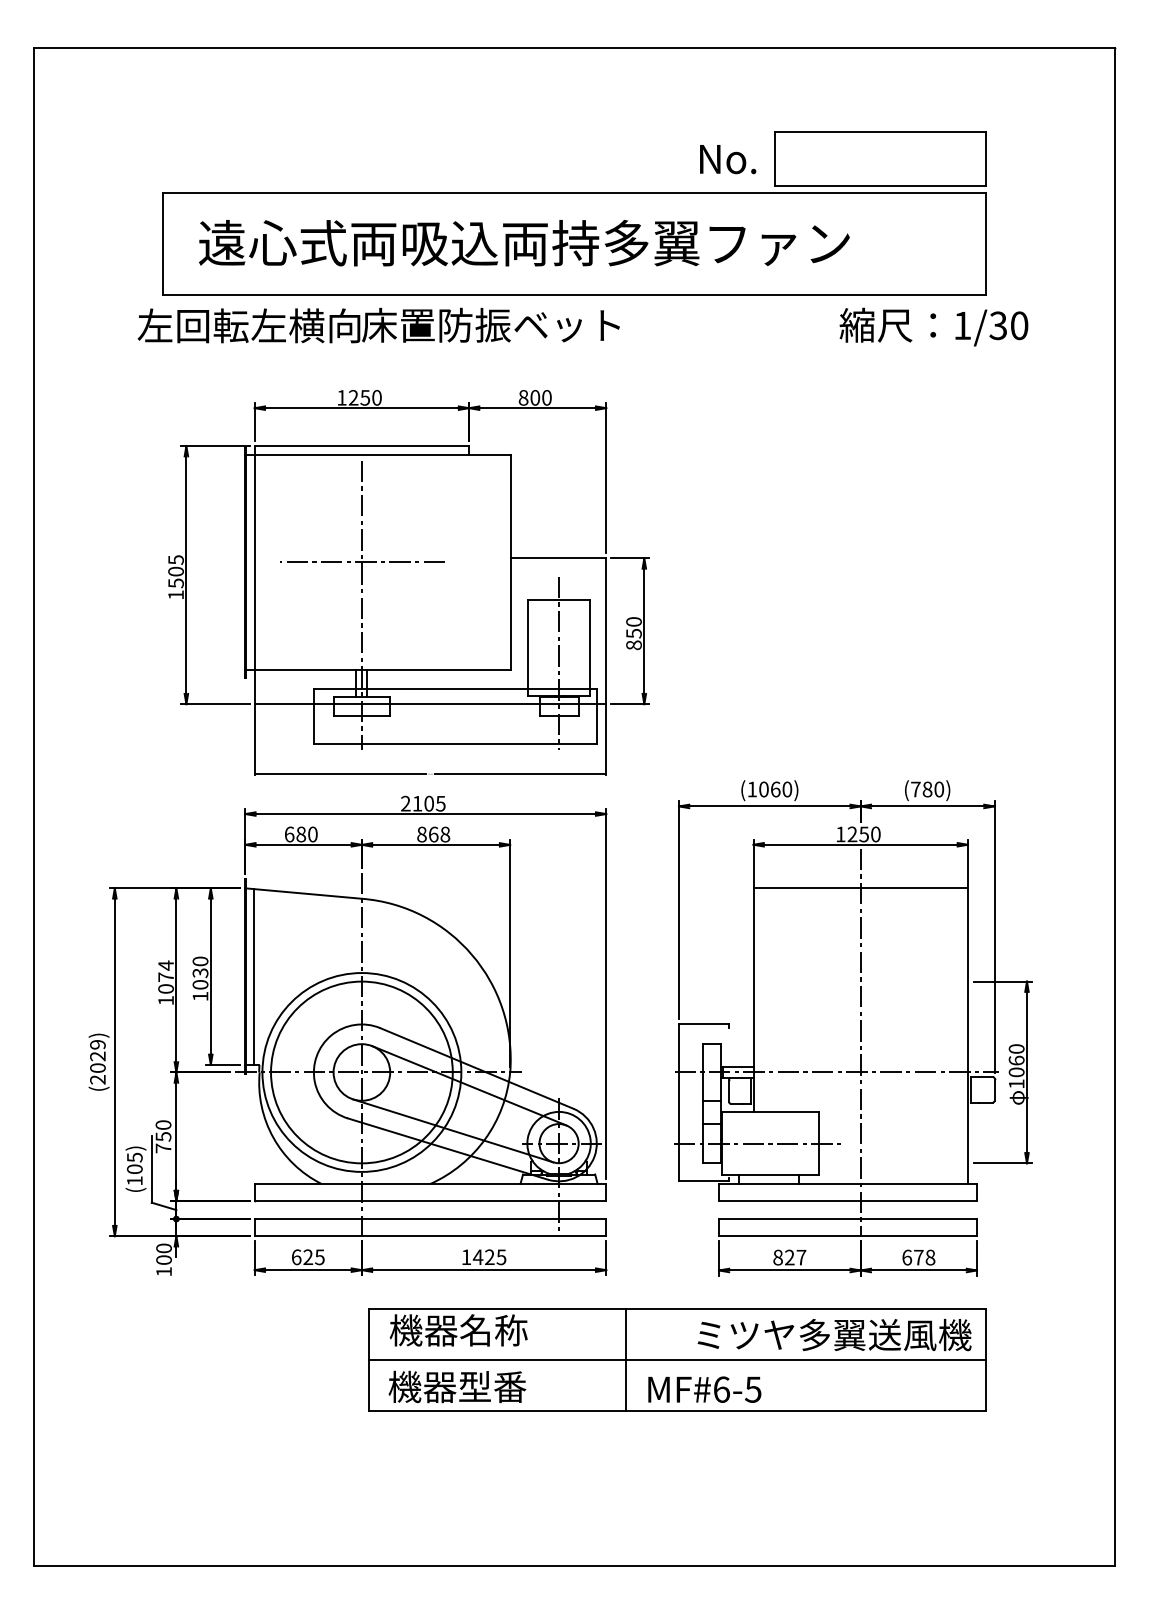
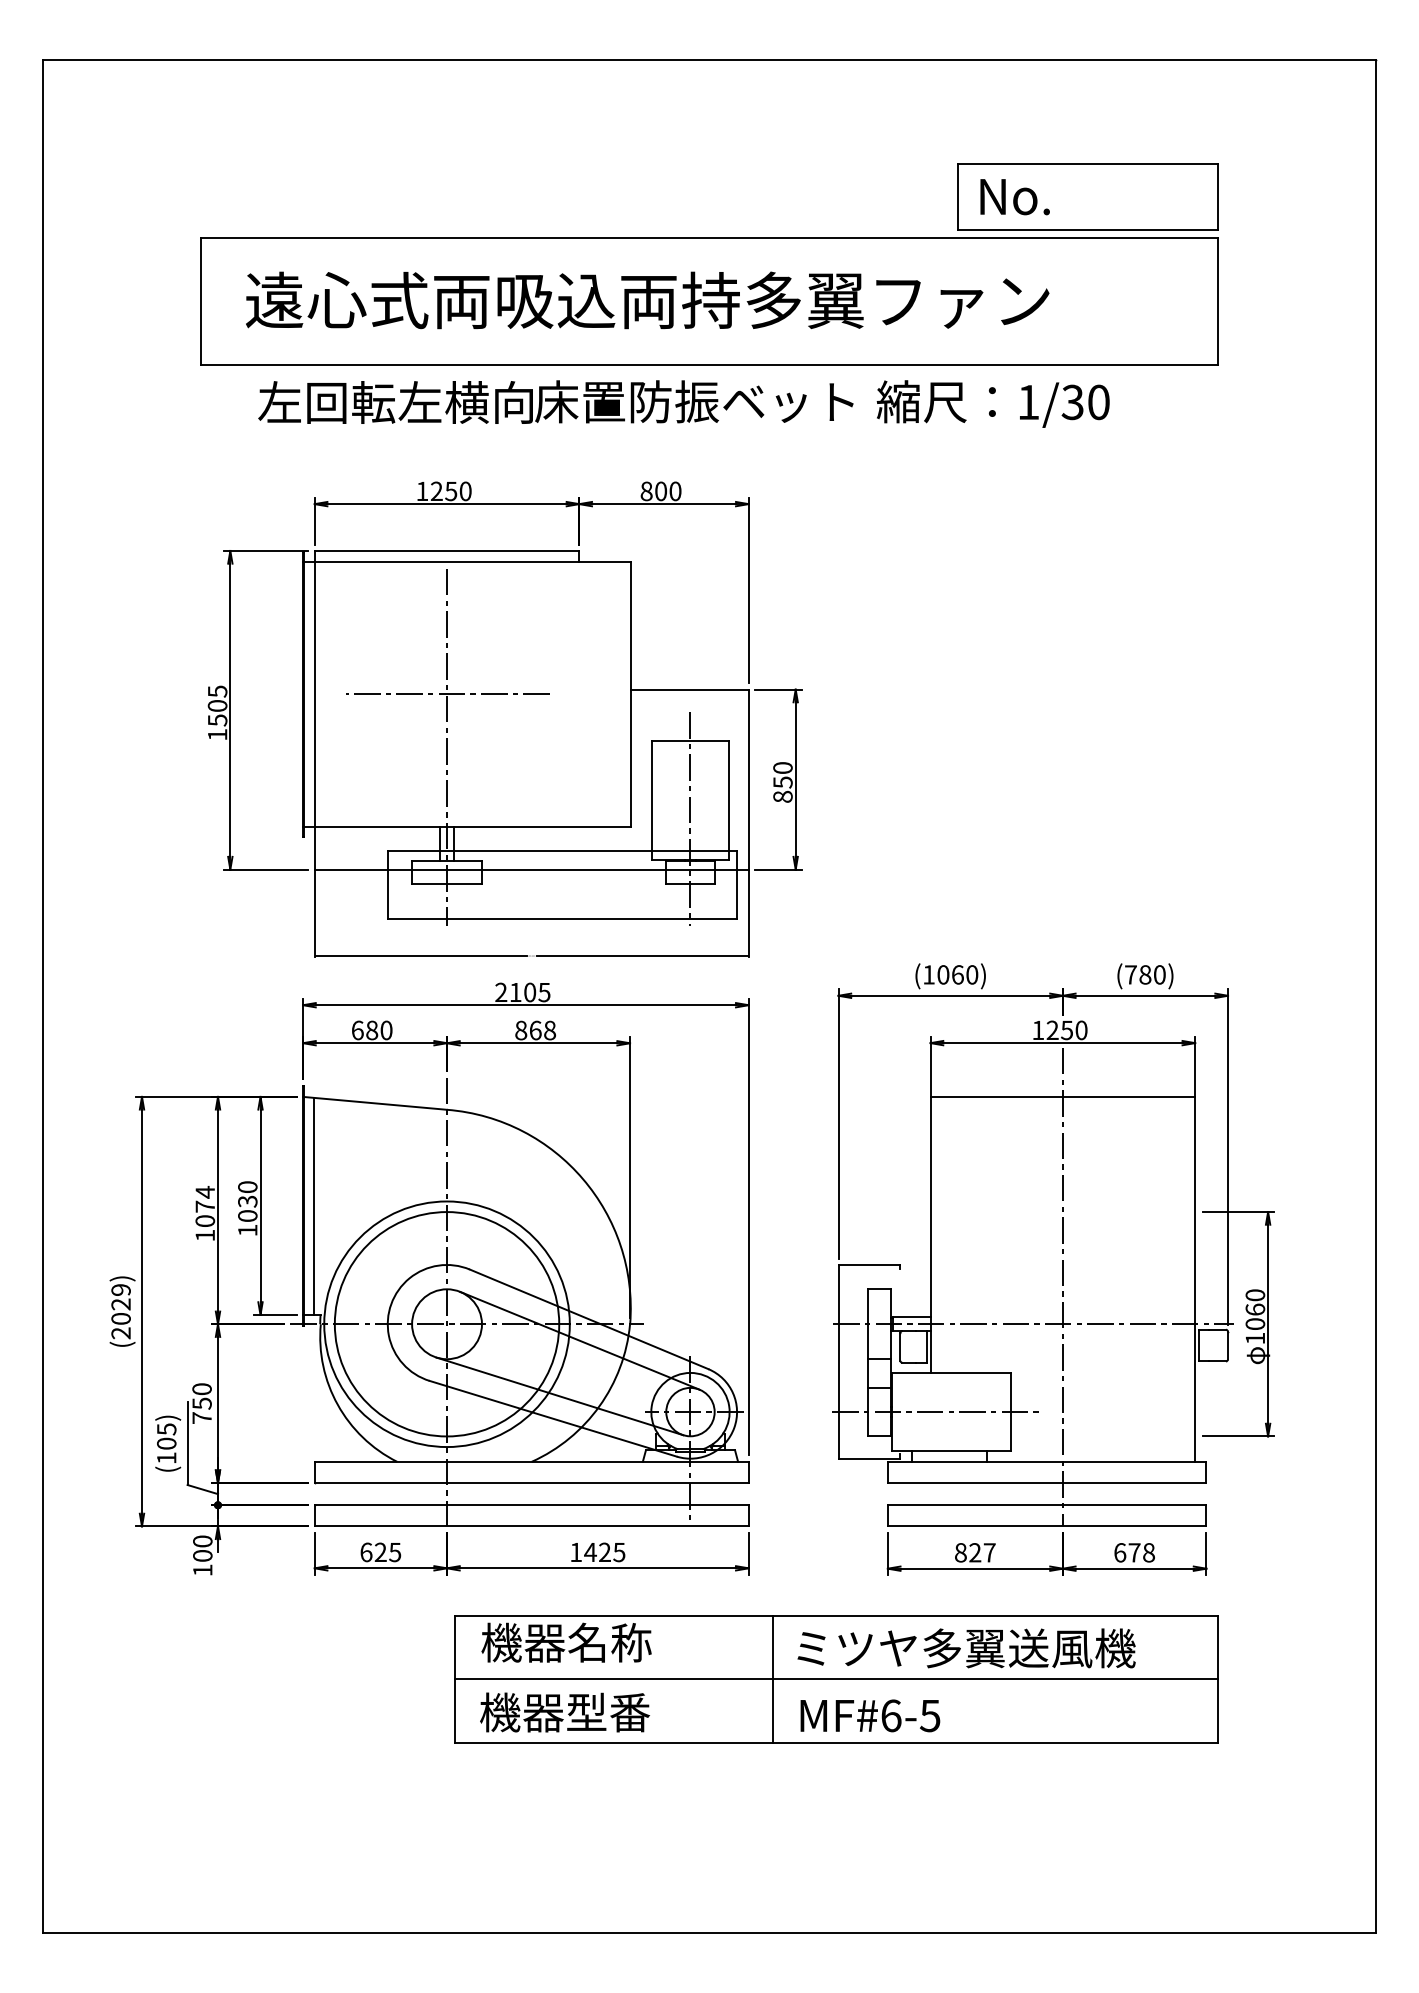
text: (727, 159) -> (1014, 197), moved
text: (378, 325) -> (555, 401), moved
text: (933, 326) -> (992, 403), moved
text: (834, 1335) -> (966, 1648), moved

